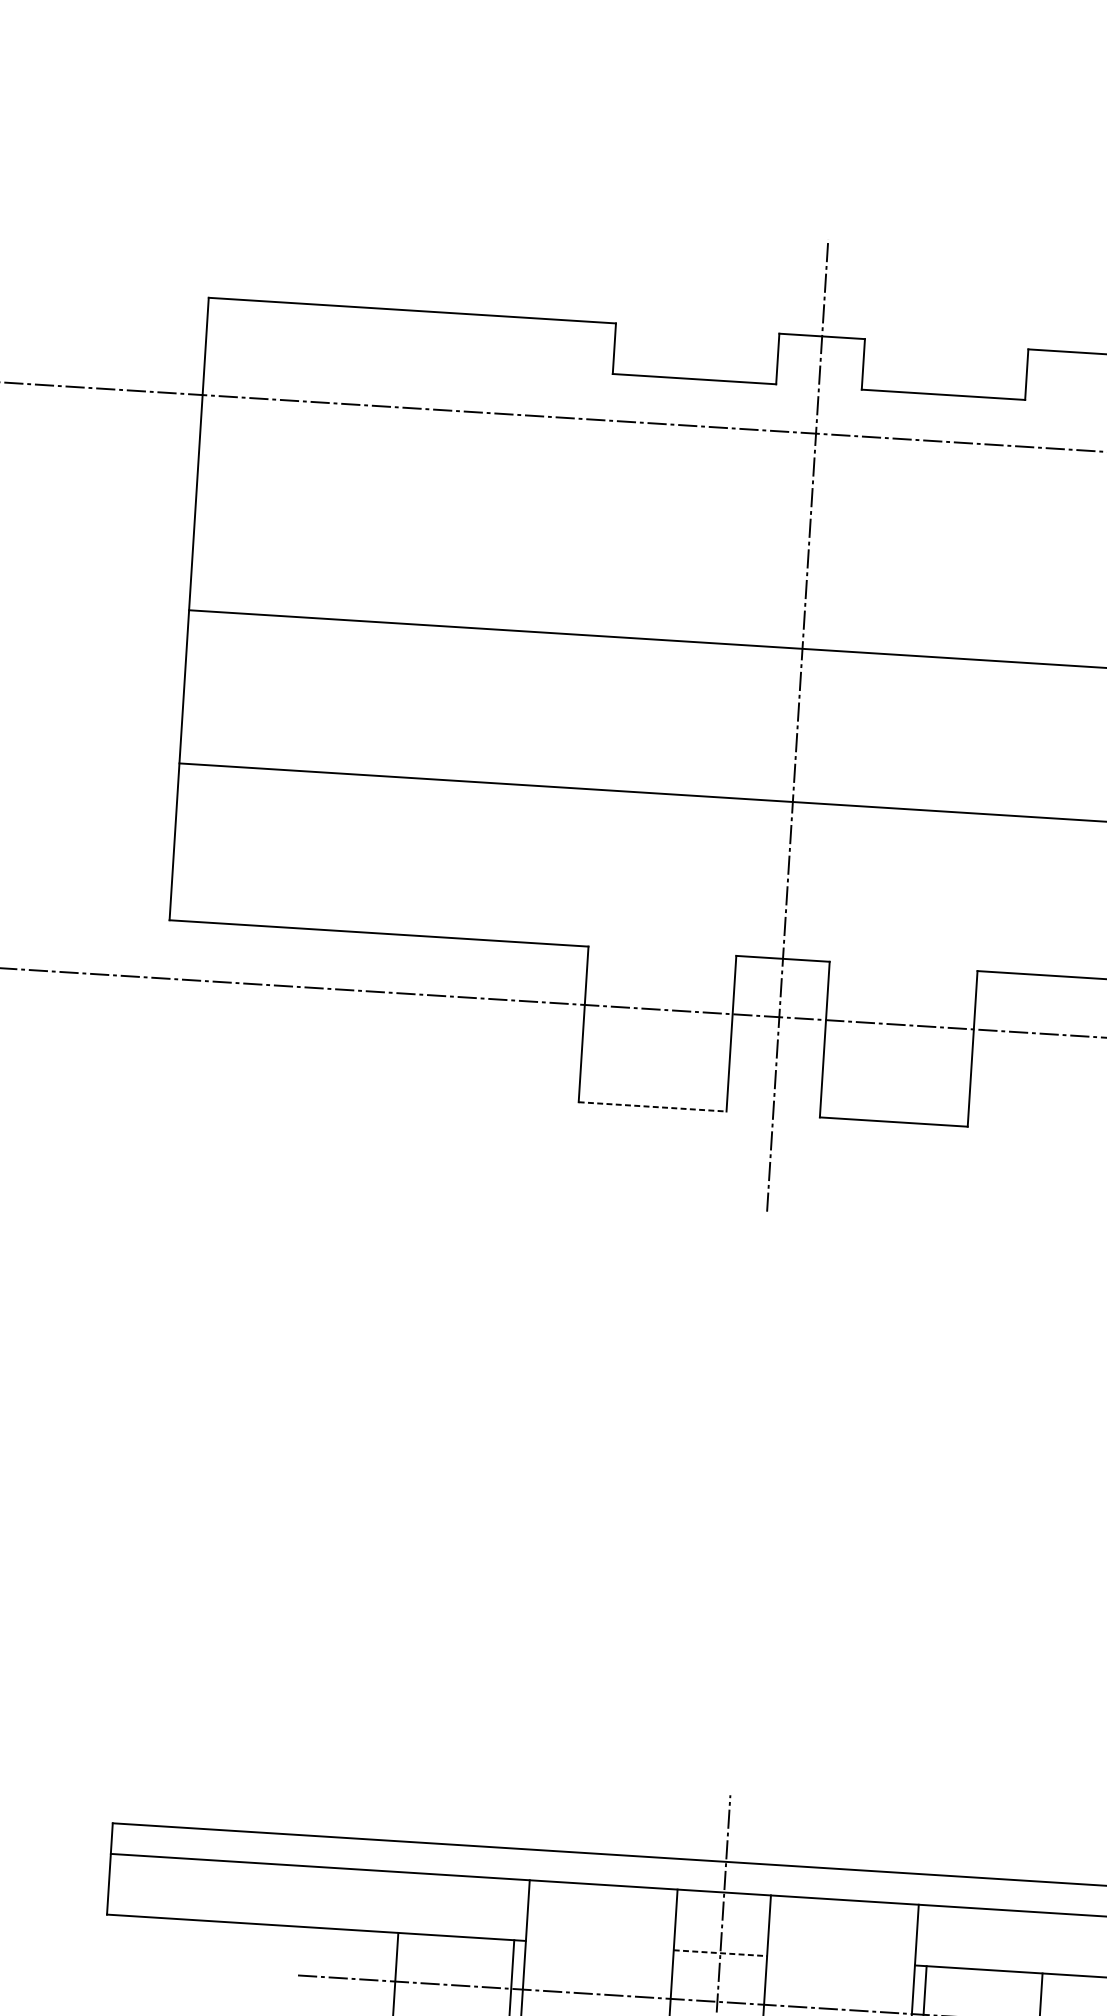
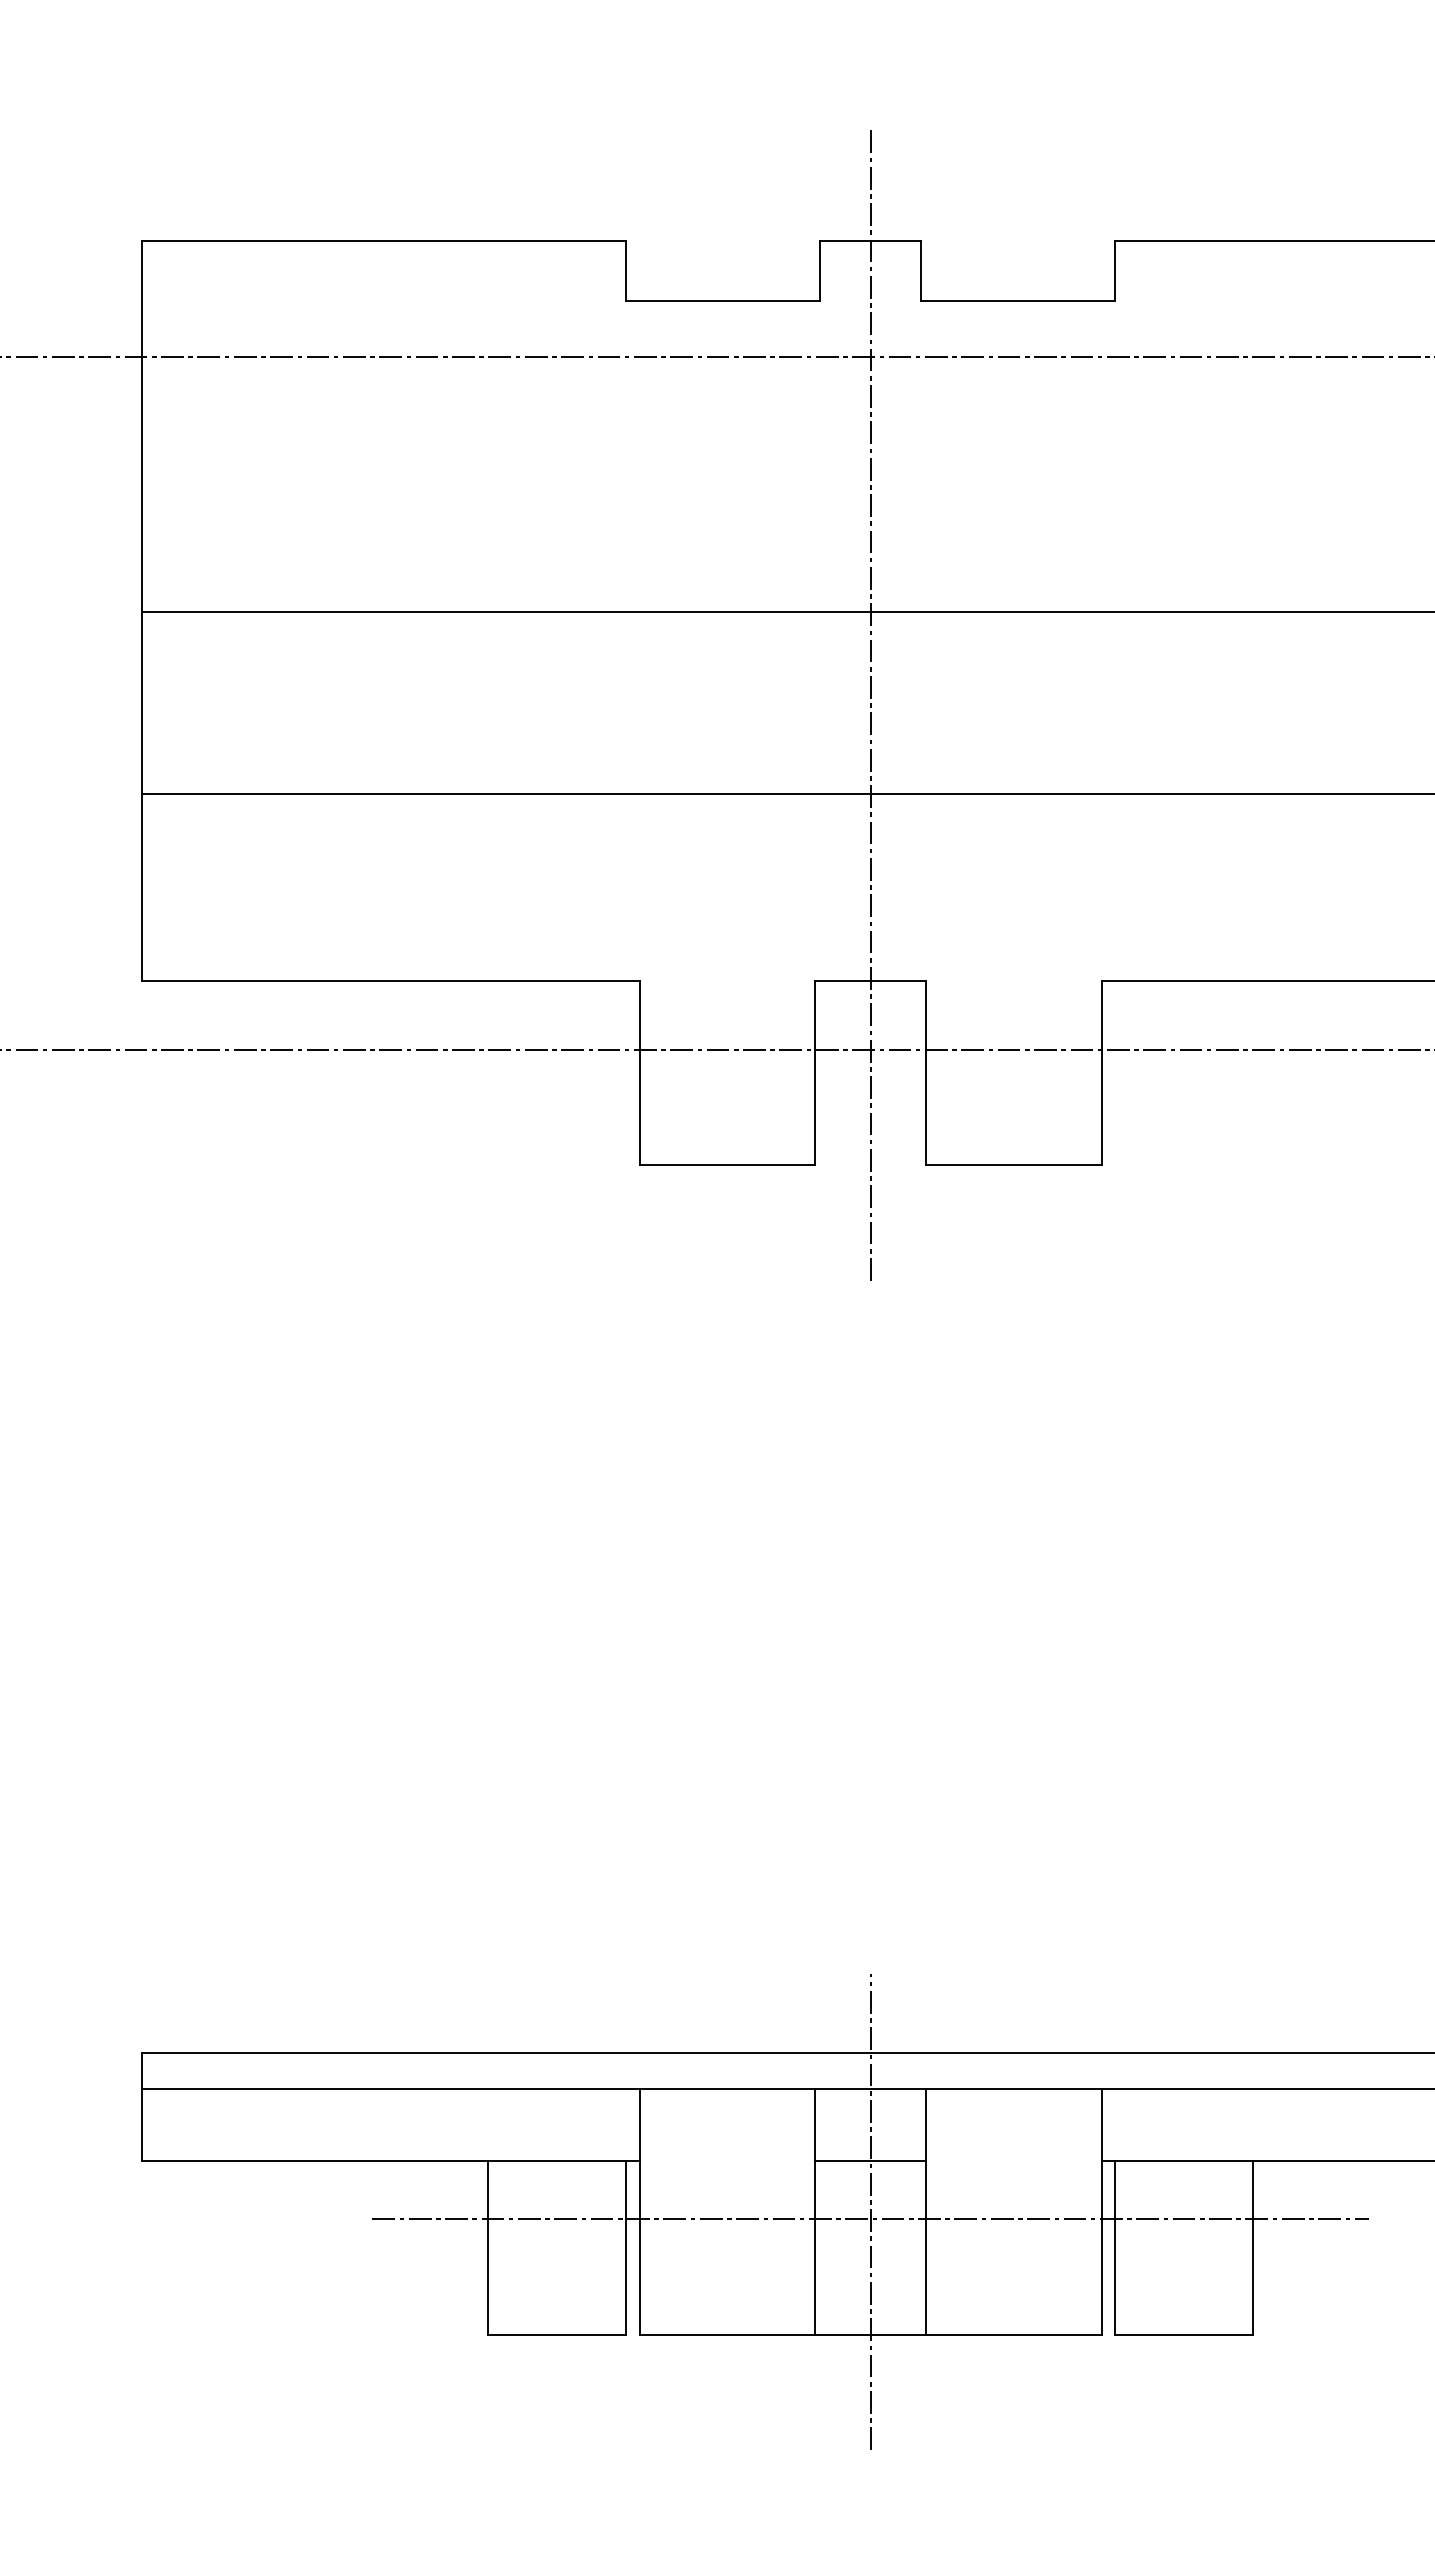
line: (652, 1107) -> (727, 1165), dashed -> solid
line: (721, 1953) -> (871, 2161), dashed -> solid

